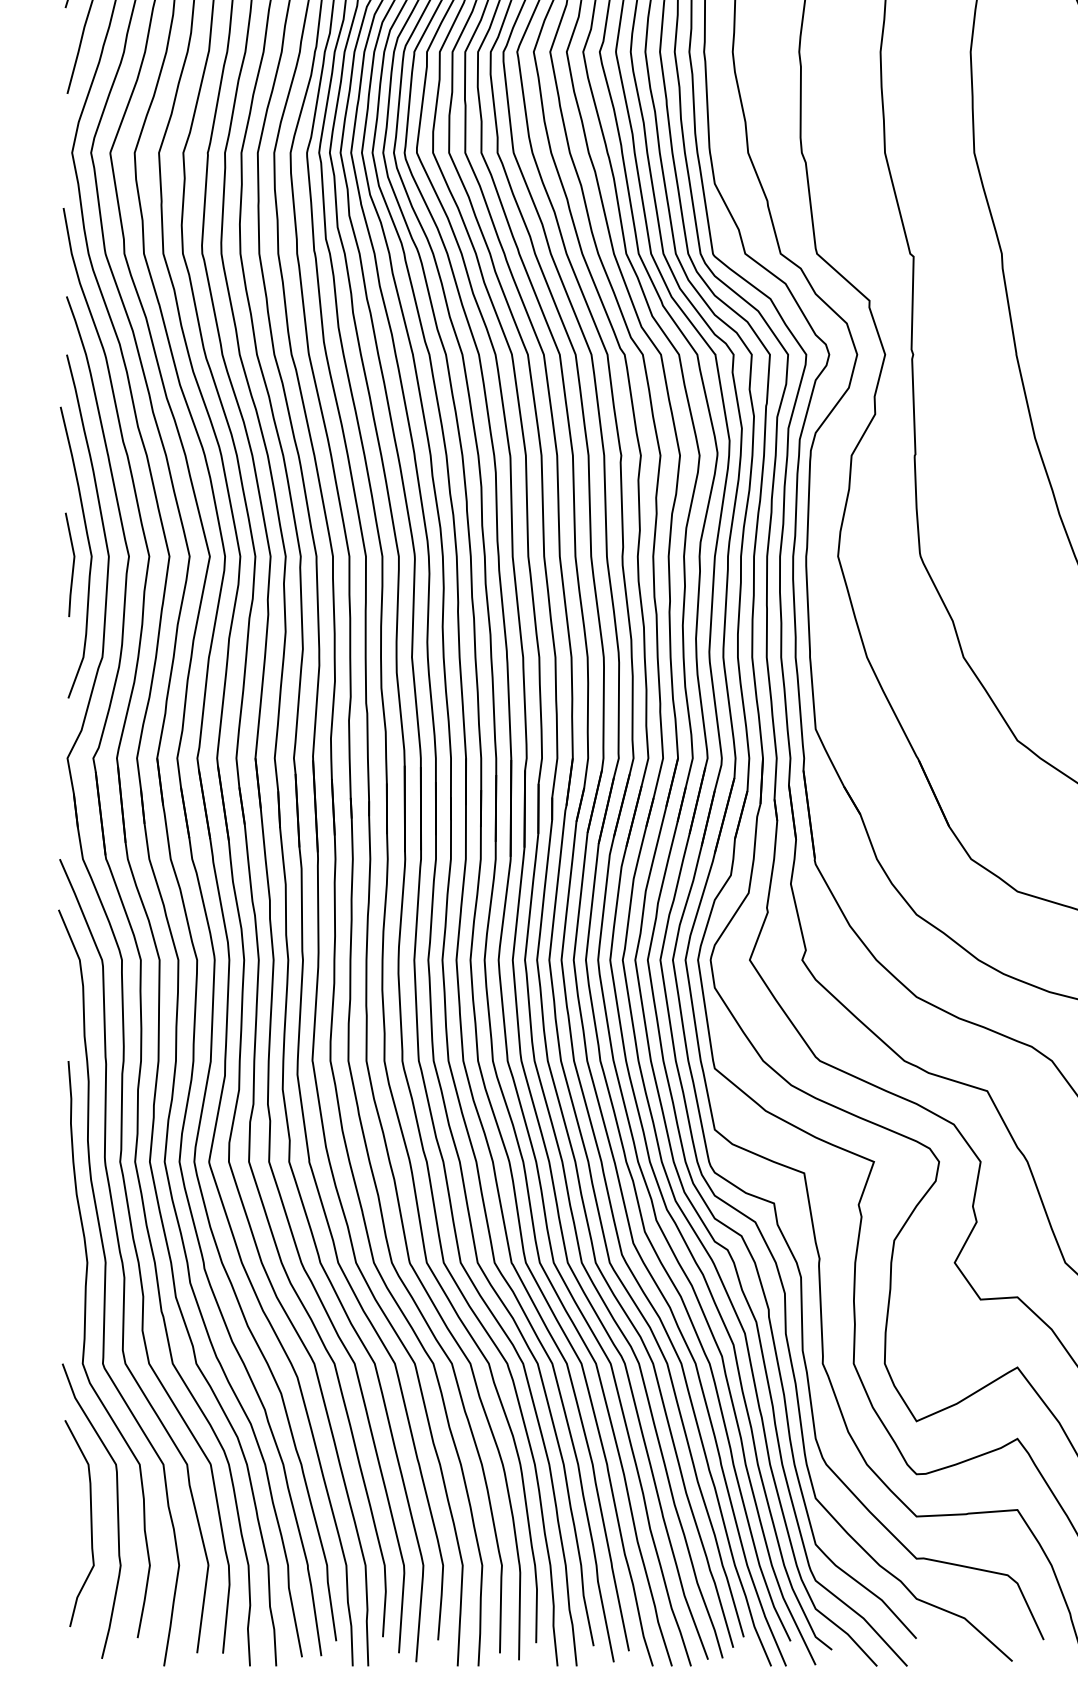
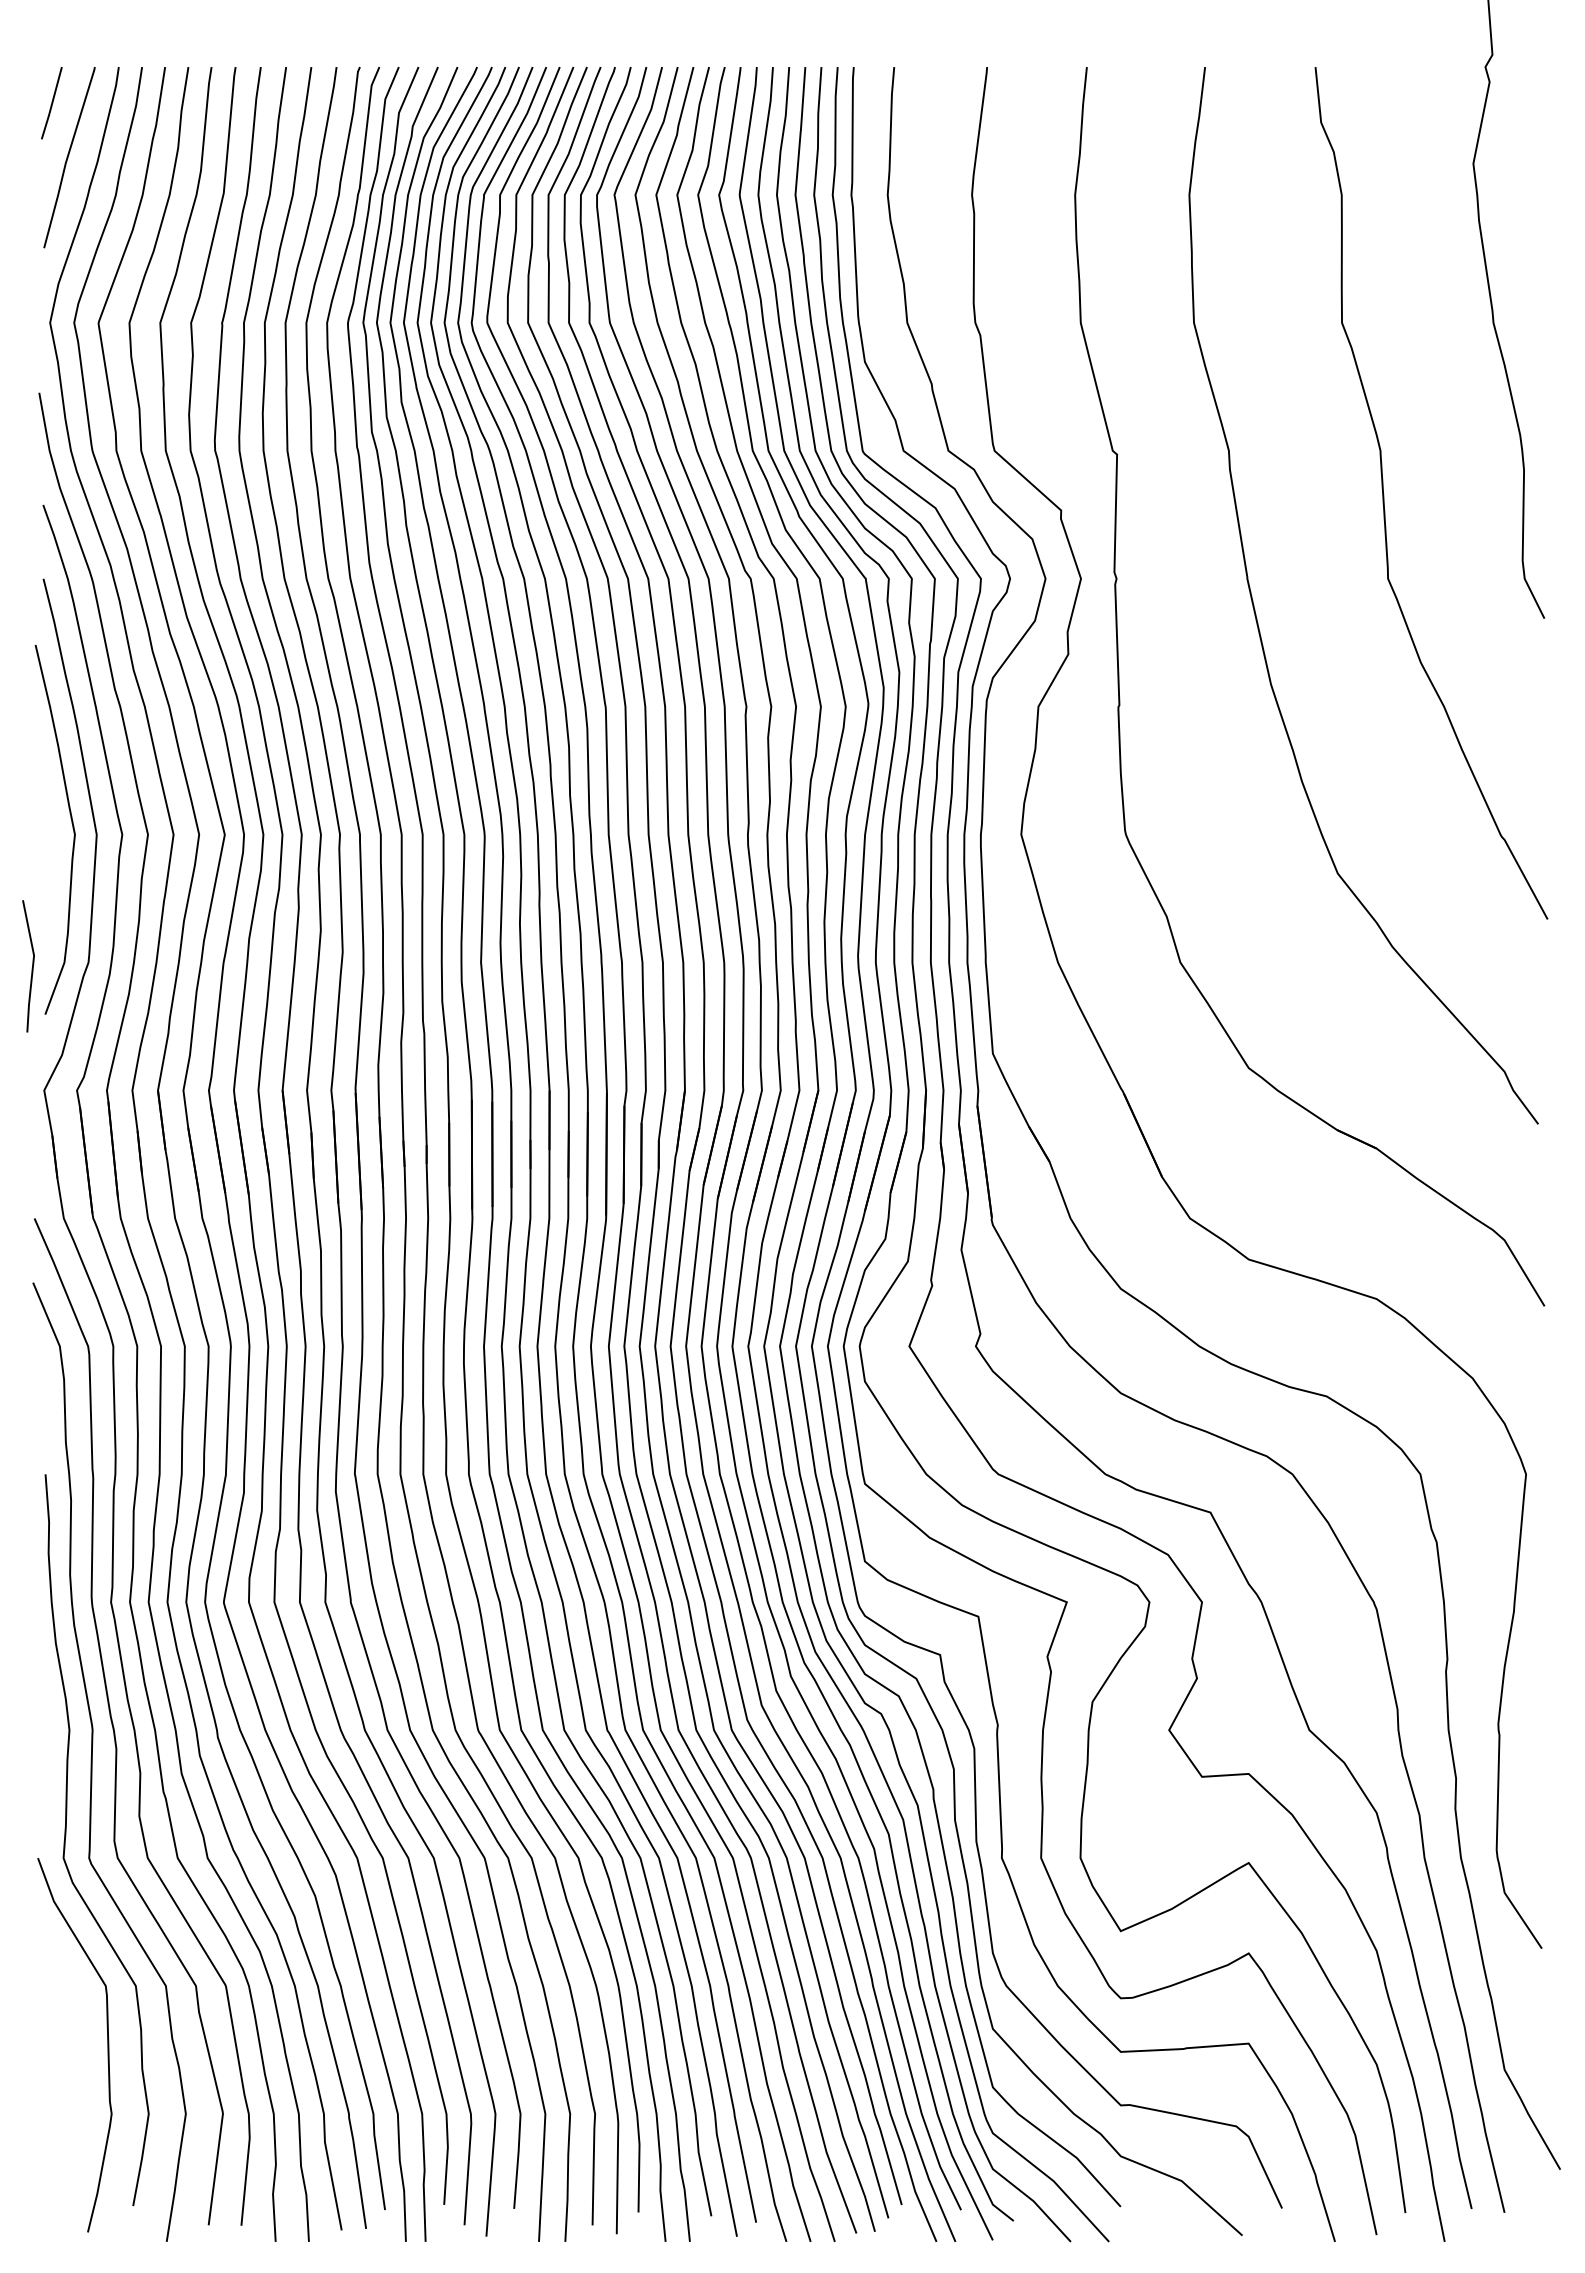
line: (72, 566) -> (31, 968), moved
curve: (90, 1523) -> (73, 2060), removed

